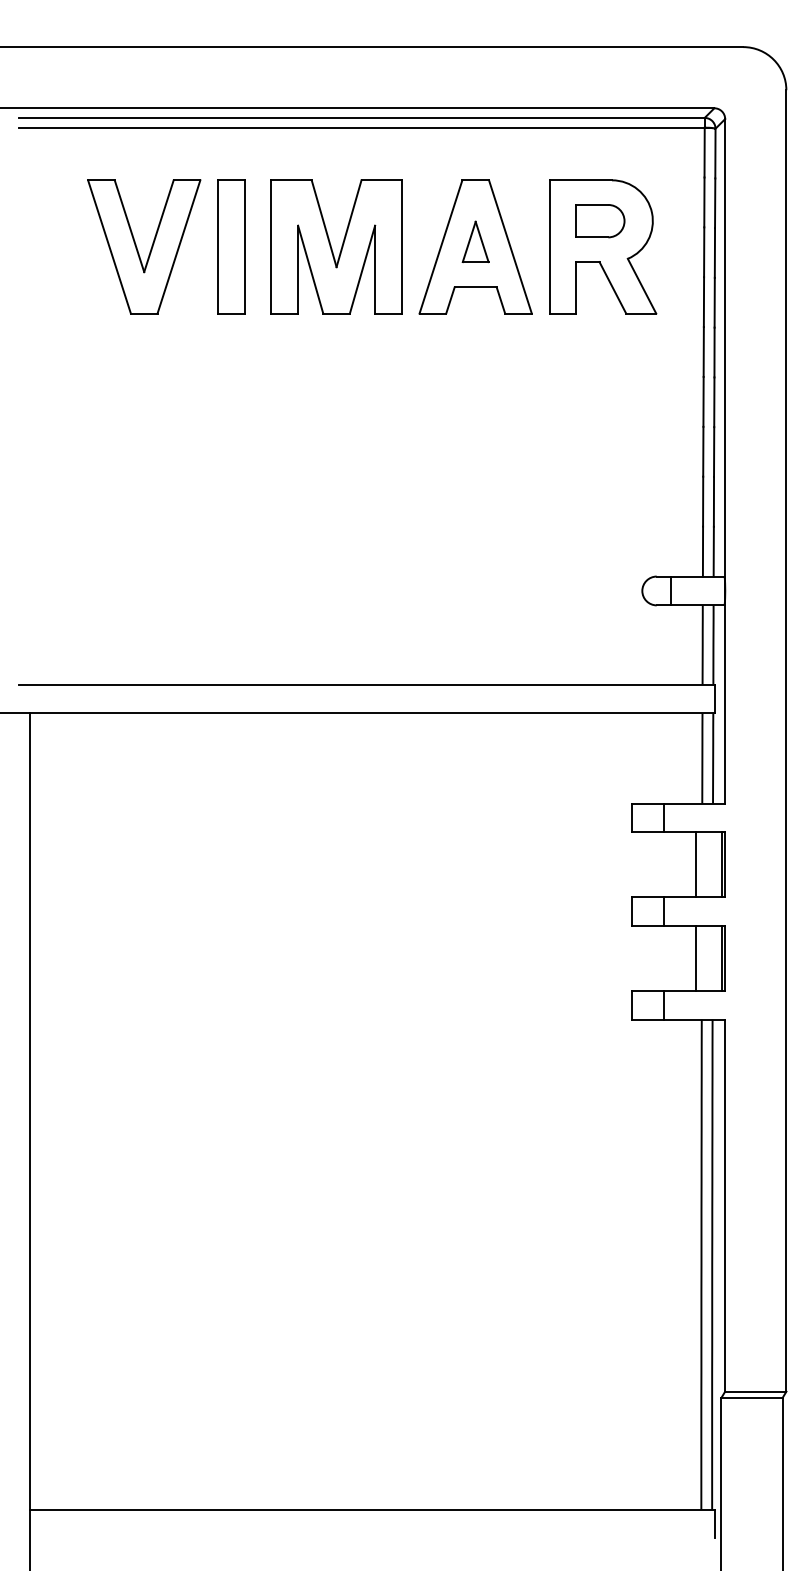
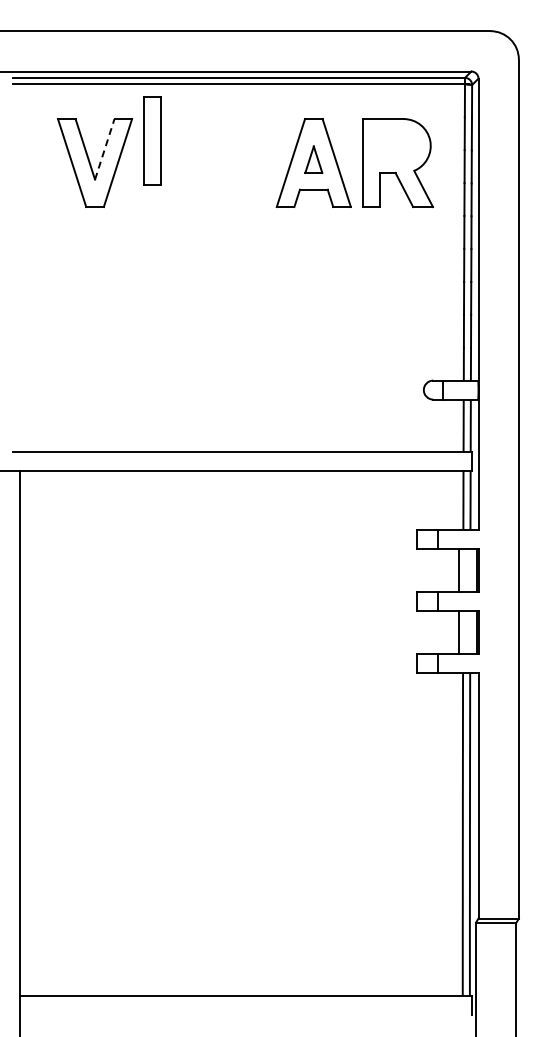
part: (599, 220) -> (395, 145), removed
line: (158, 226) -> (104, 149), solid -> dashed
part: (231, 246) -> (152, 140), moved
part: (335, 246) -> (221, 162), removed

